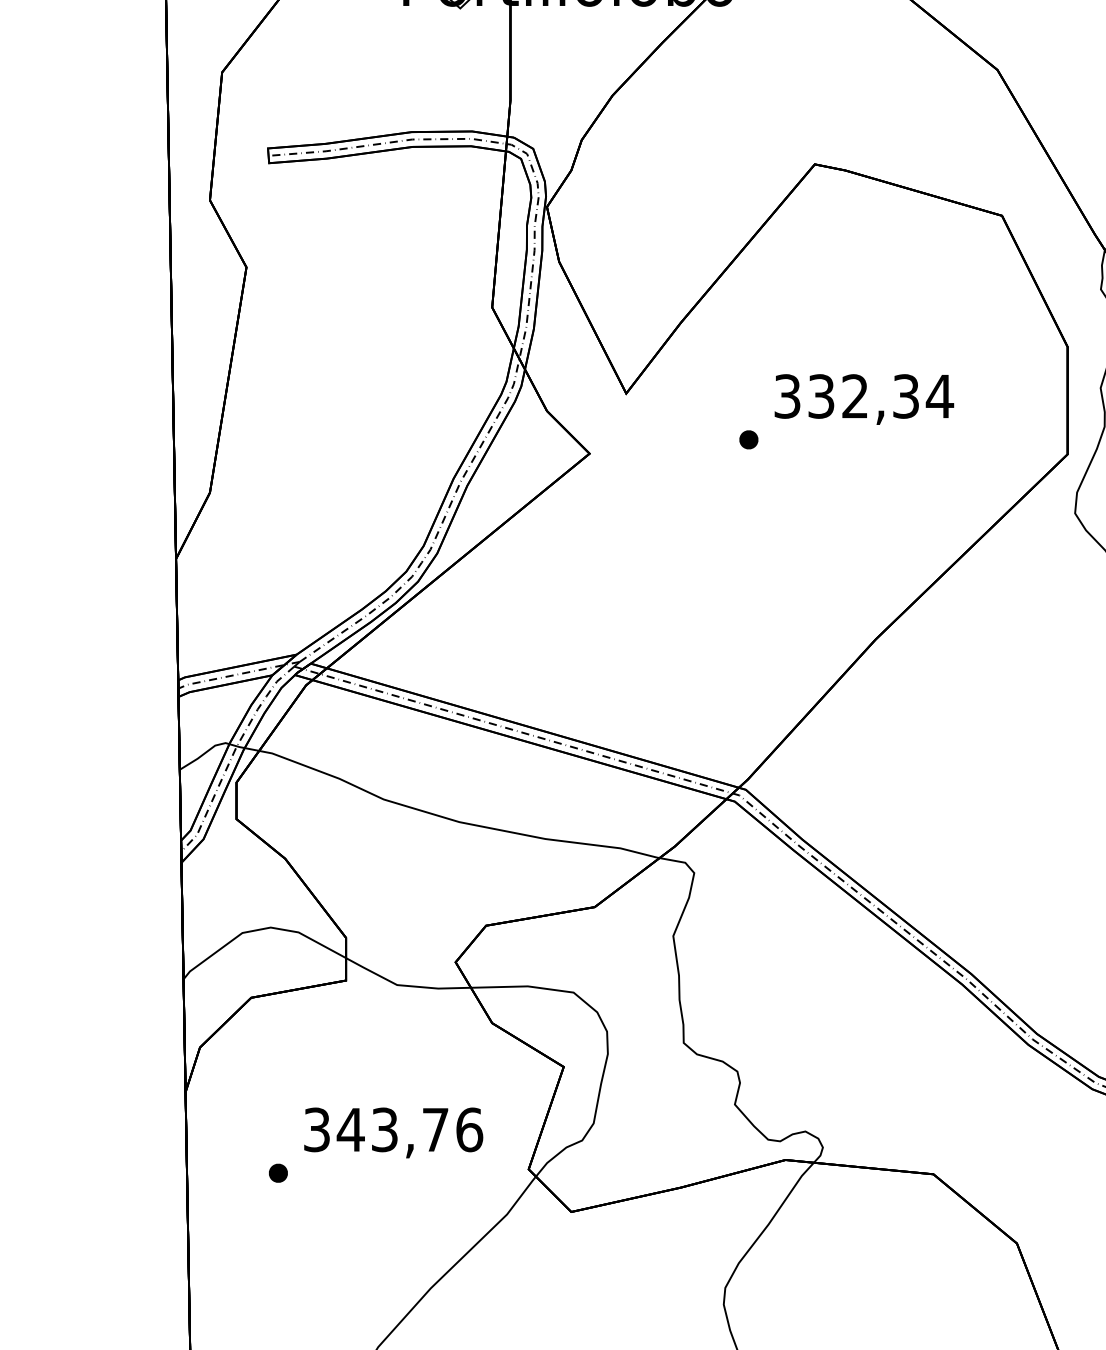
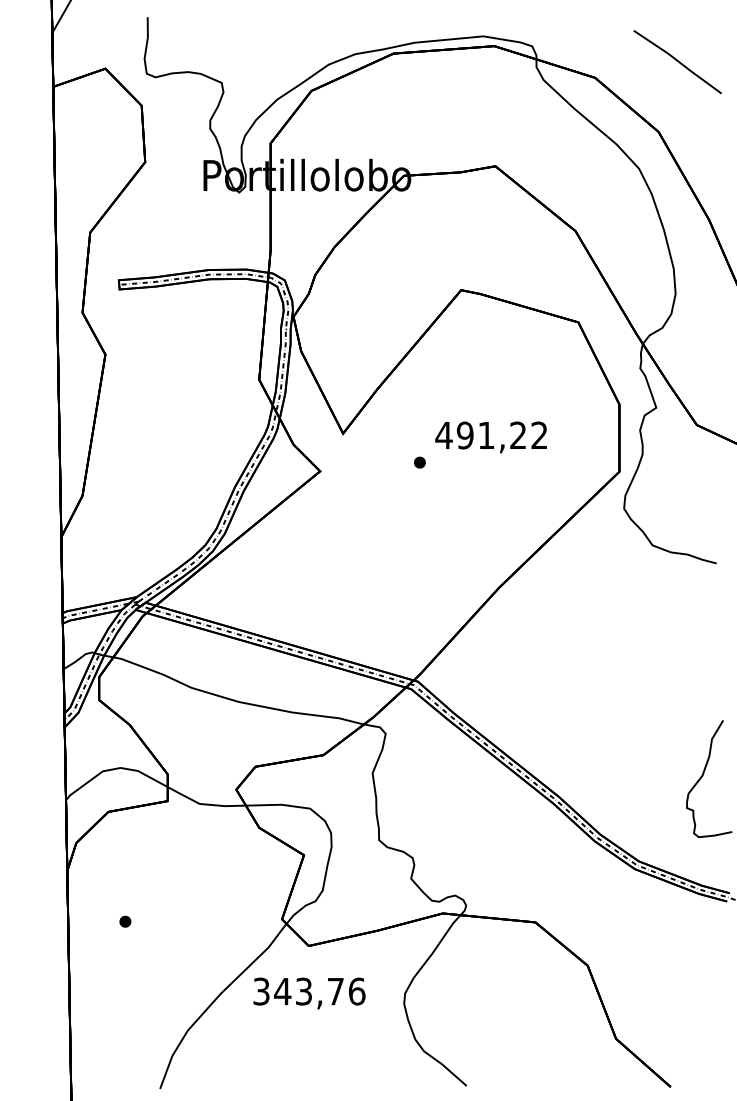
text: (863, 396) -> (491, 435), 332,34 -> 491,22
text: (393, 1132) -> (309, 993), moved

